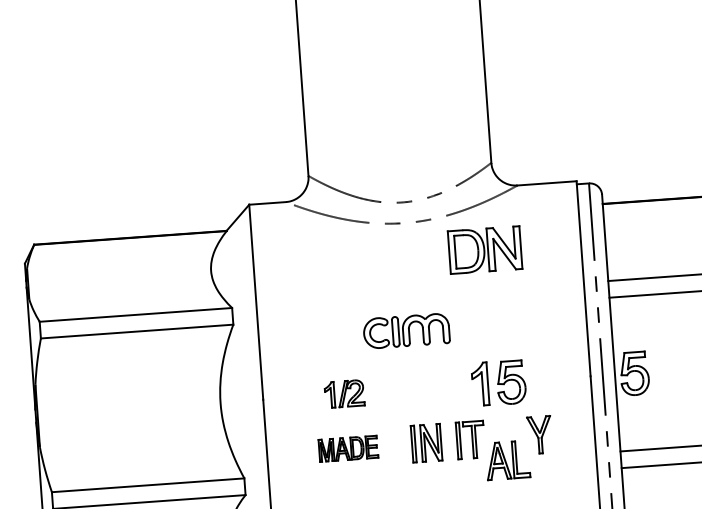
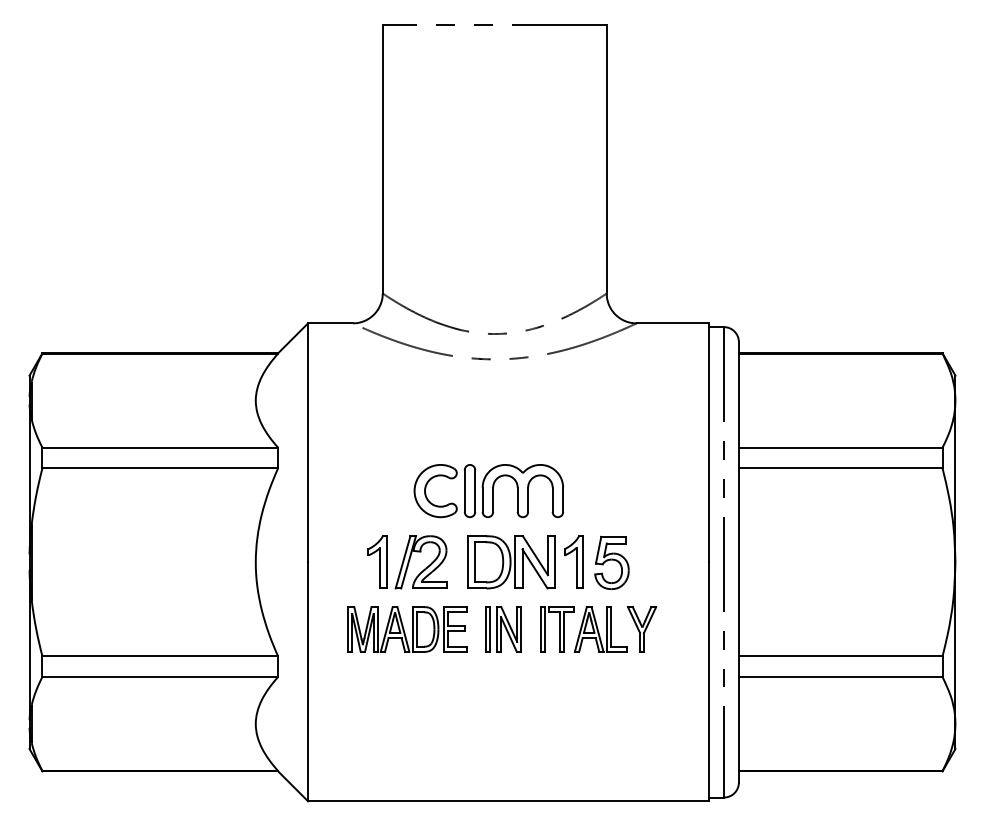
part: (485, 250) -> (511, 562), moved
part: (406, 331) -> (488, 491), size x1.43
part: (634, 373) -> (762, 562), removed
part: (344, 394) -> (407, 562), size x1.67
part: (348, 448) -> (407, 629), size x1.67
part: (507, 460) -> (600, 629), moved

